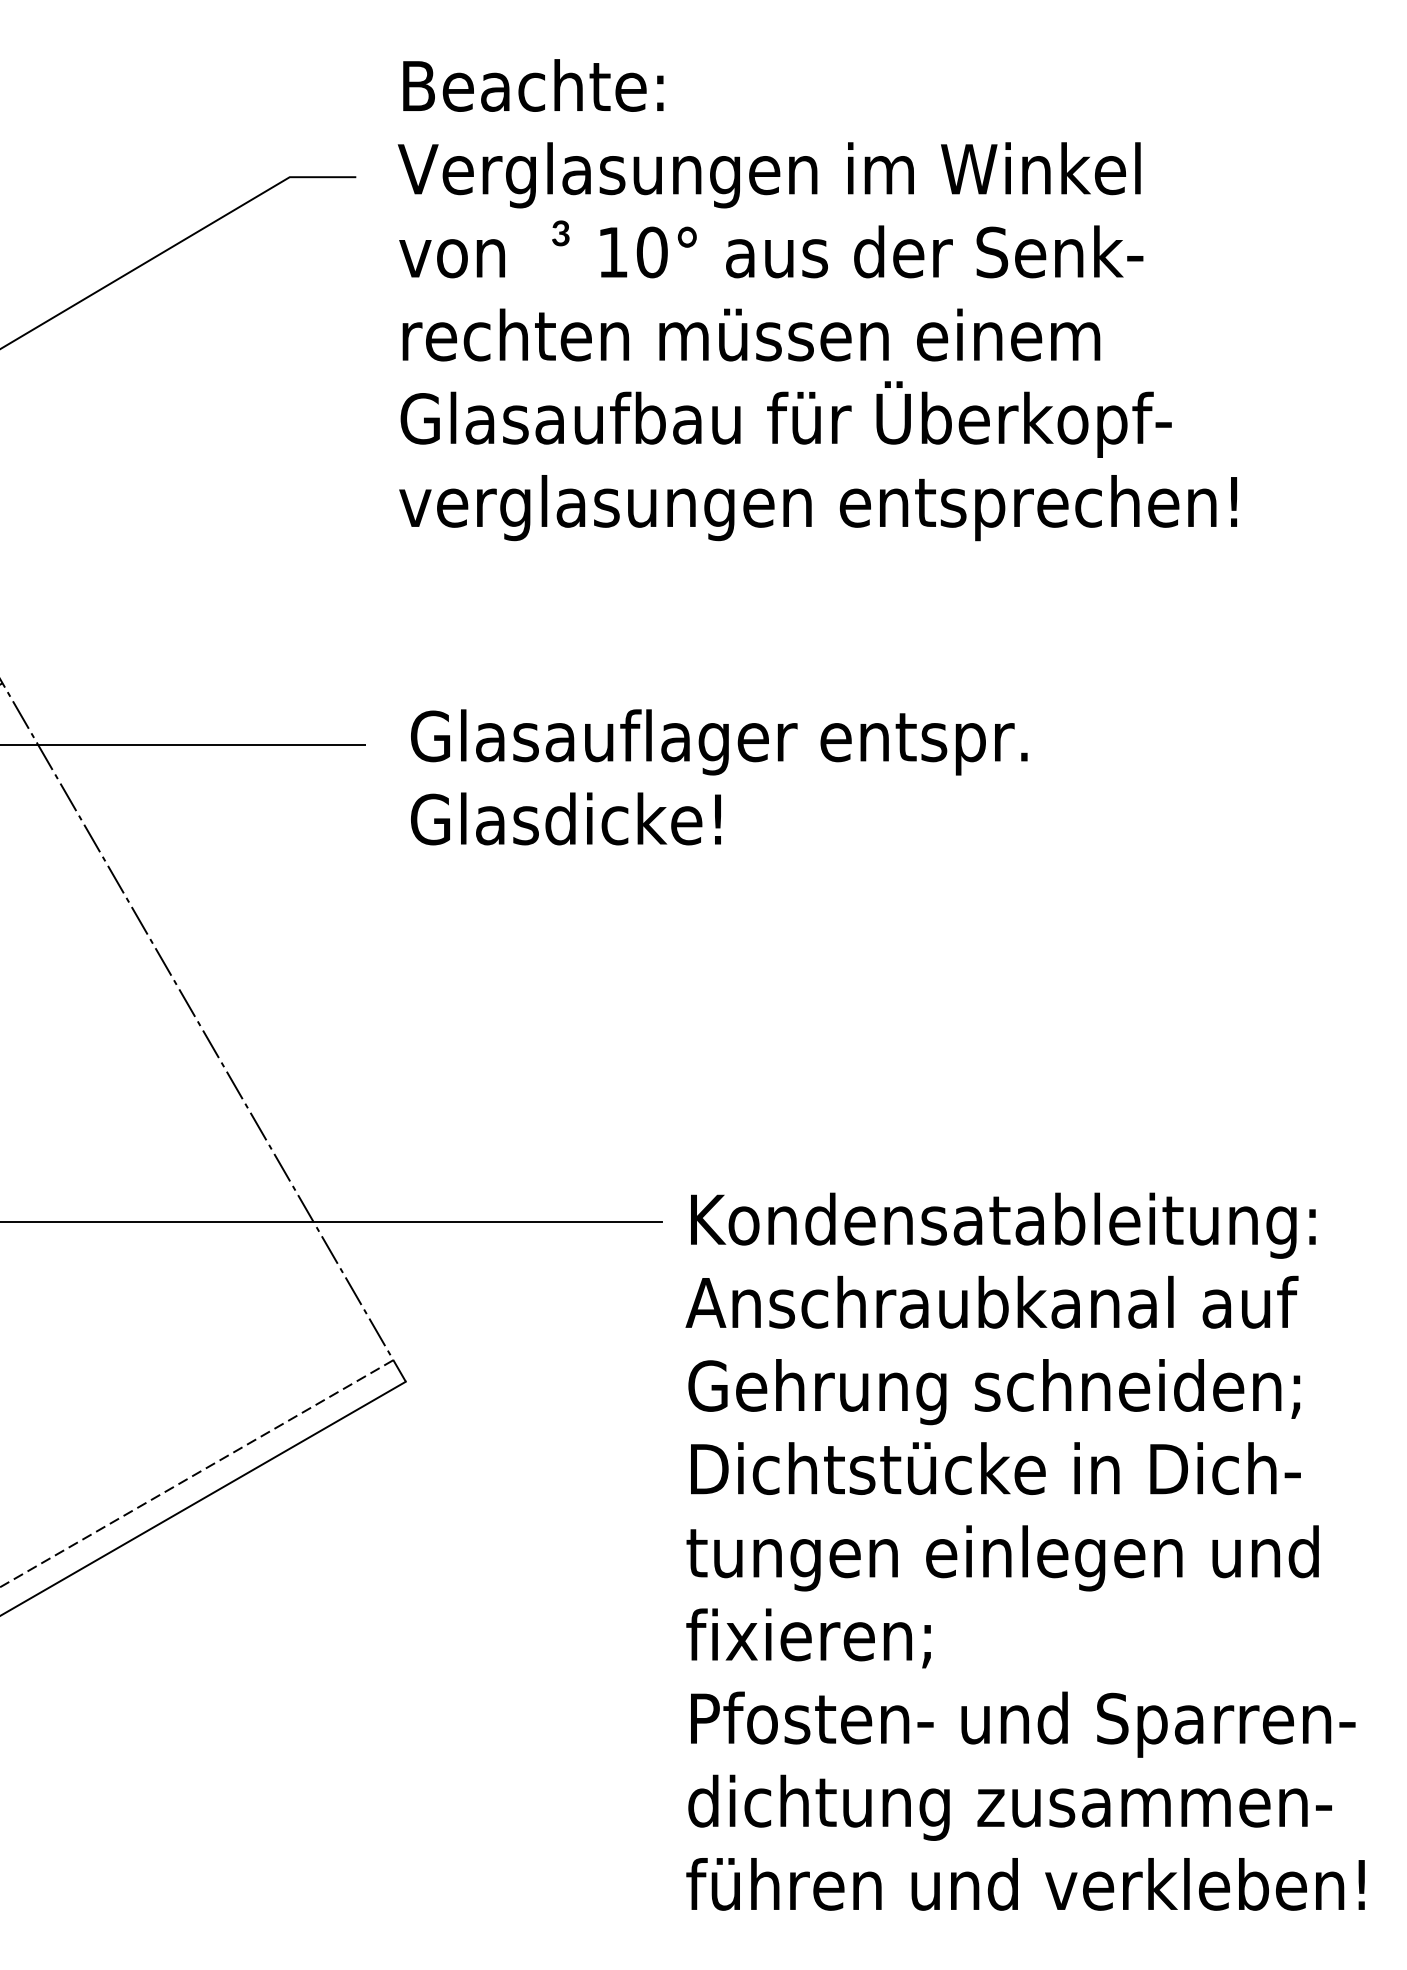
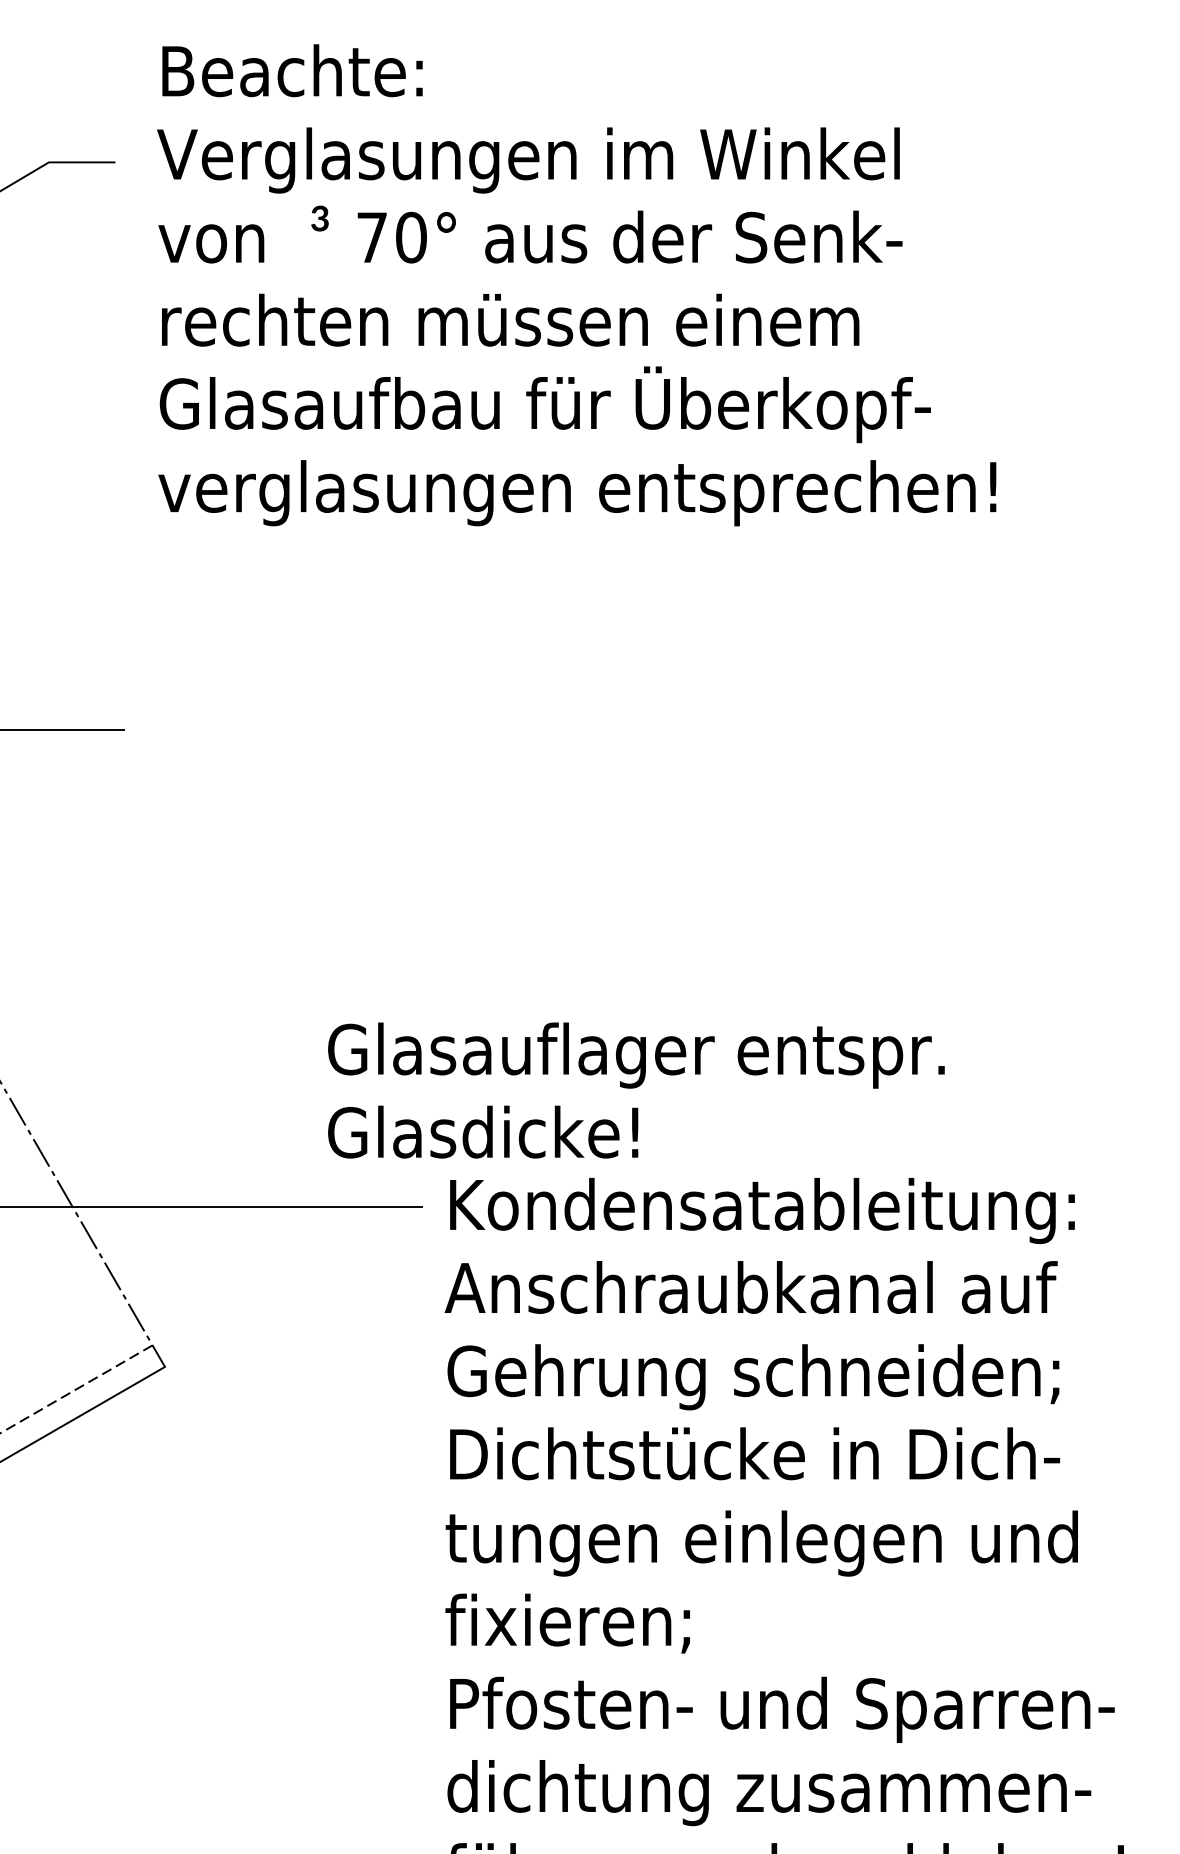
text: (612, 252) -> (371, 237), 10° -> 70°
text: (719, 777) -> (636, 1090), moved

